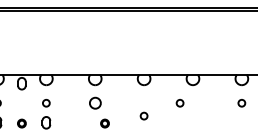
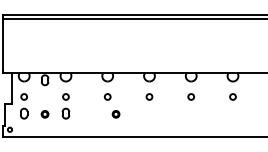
circle: (94, 102) -> (107, 96), size x0.62
circle: (179, 102) -> (190, 96), moved
circle: (144, 115) -> (149, 96), moved

